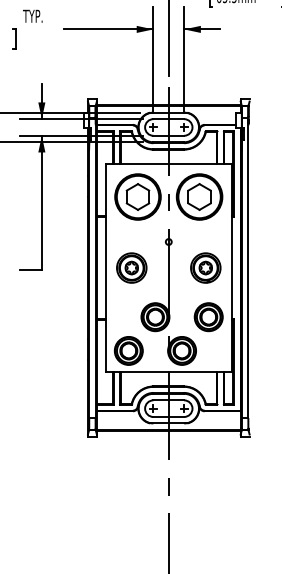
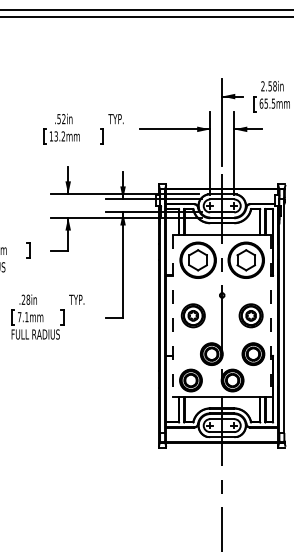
line: (105, 267) -> (172, 315), solid -> dashed
line: (231, 267) -> (271, 315), solid -> dashed

